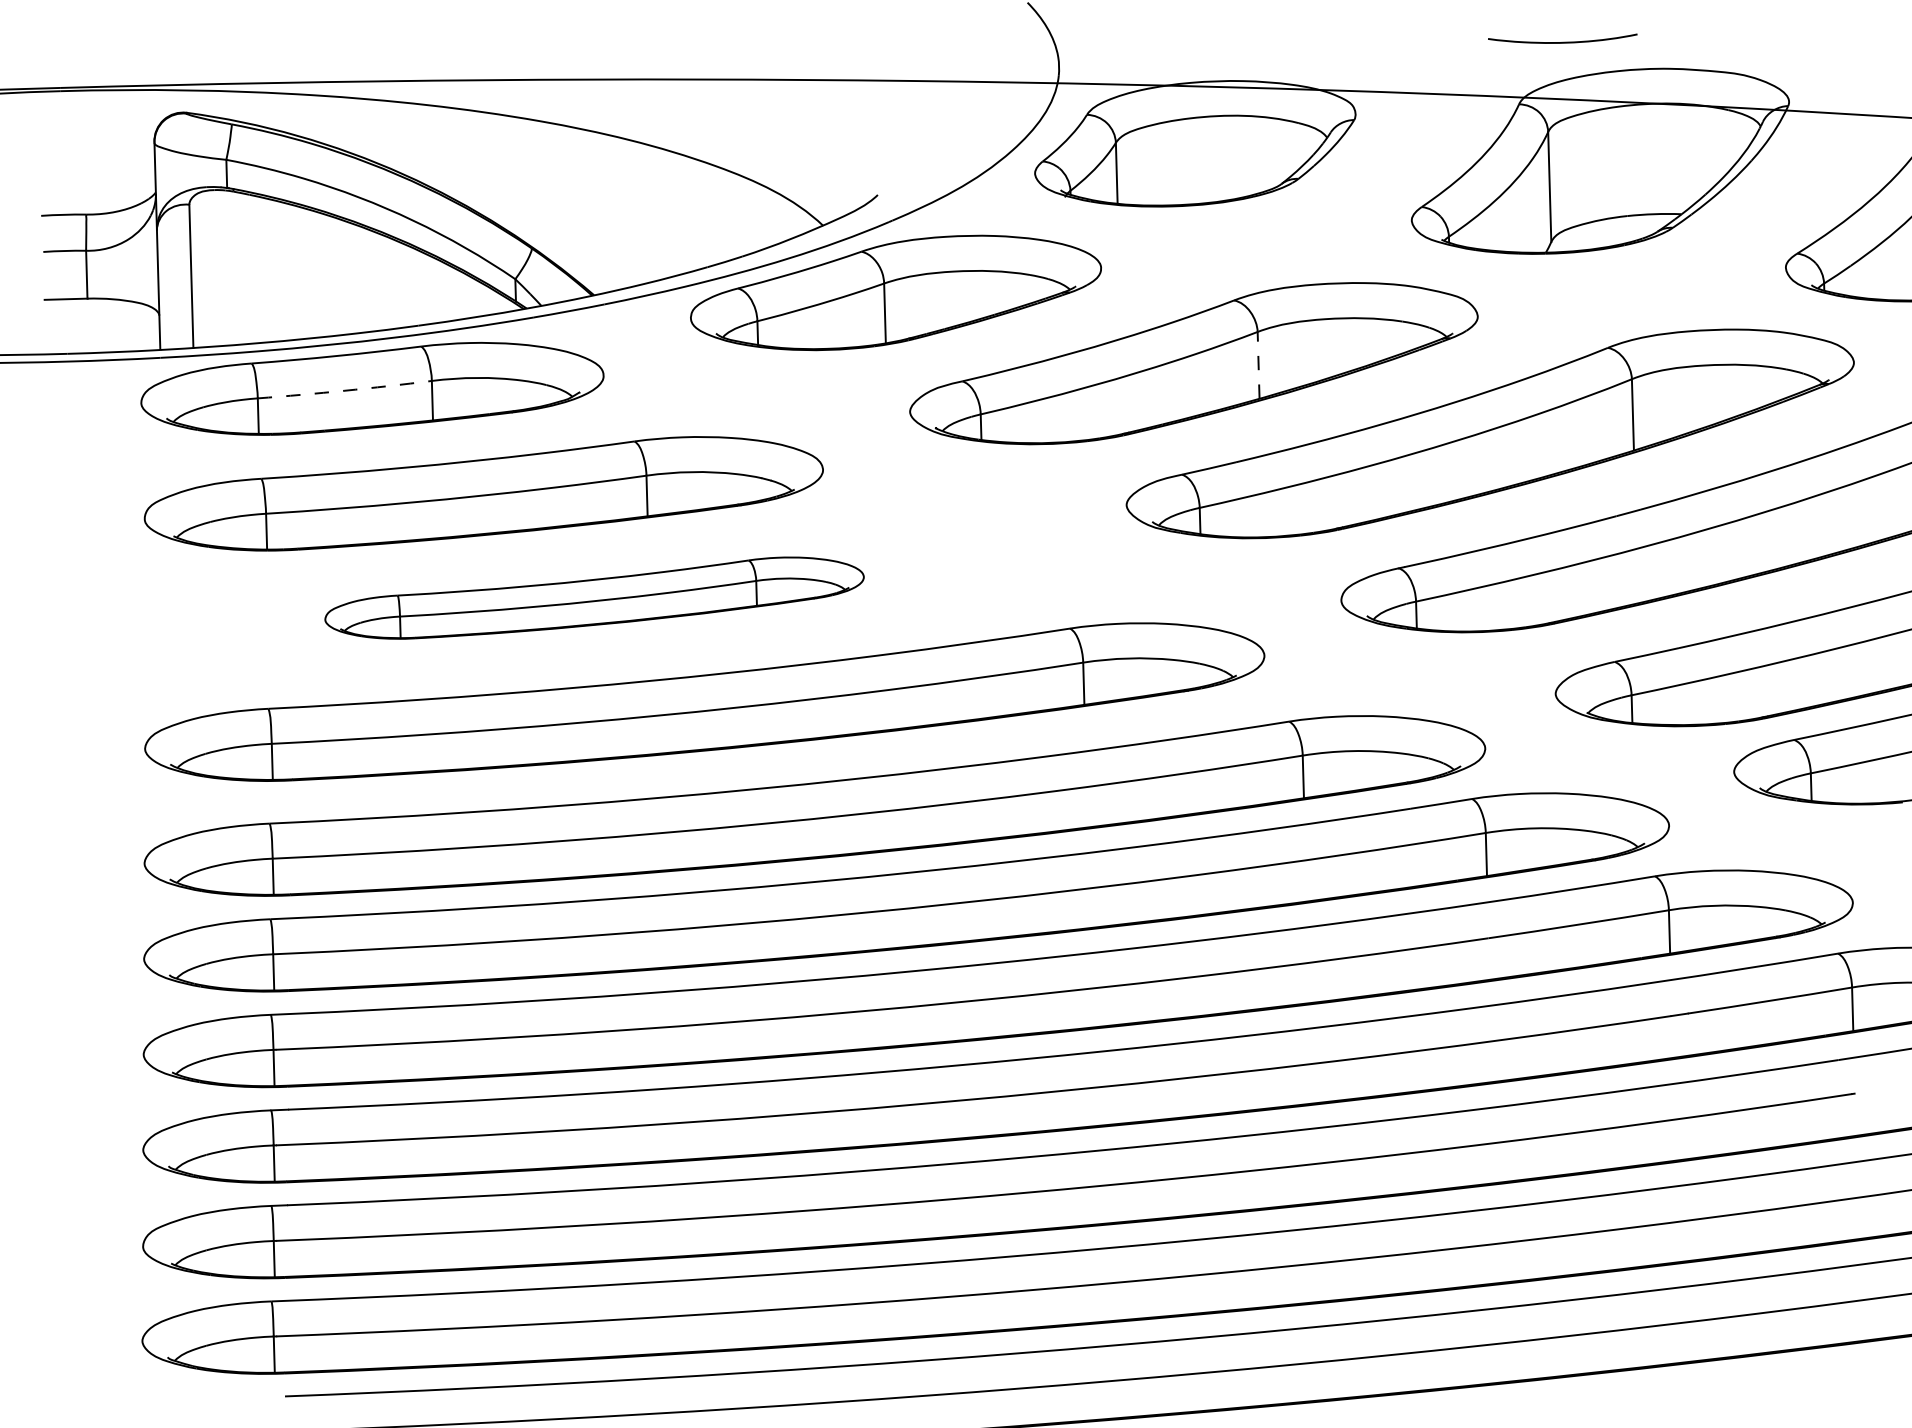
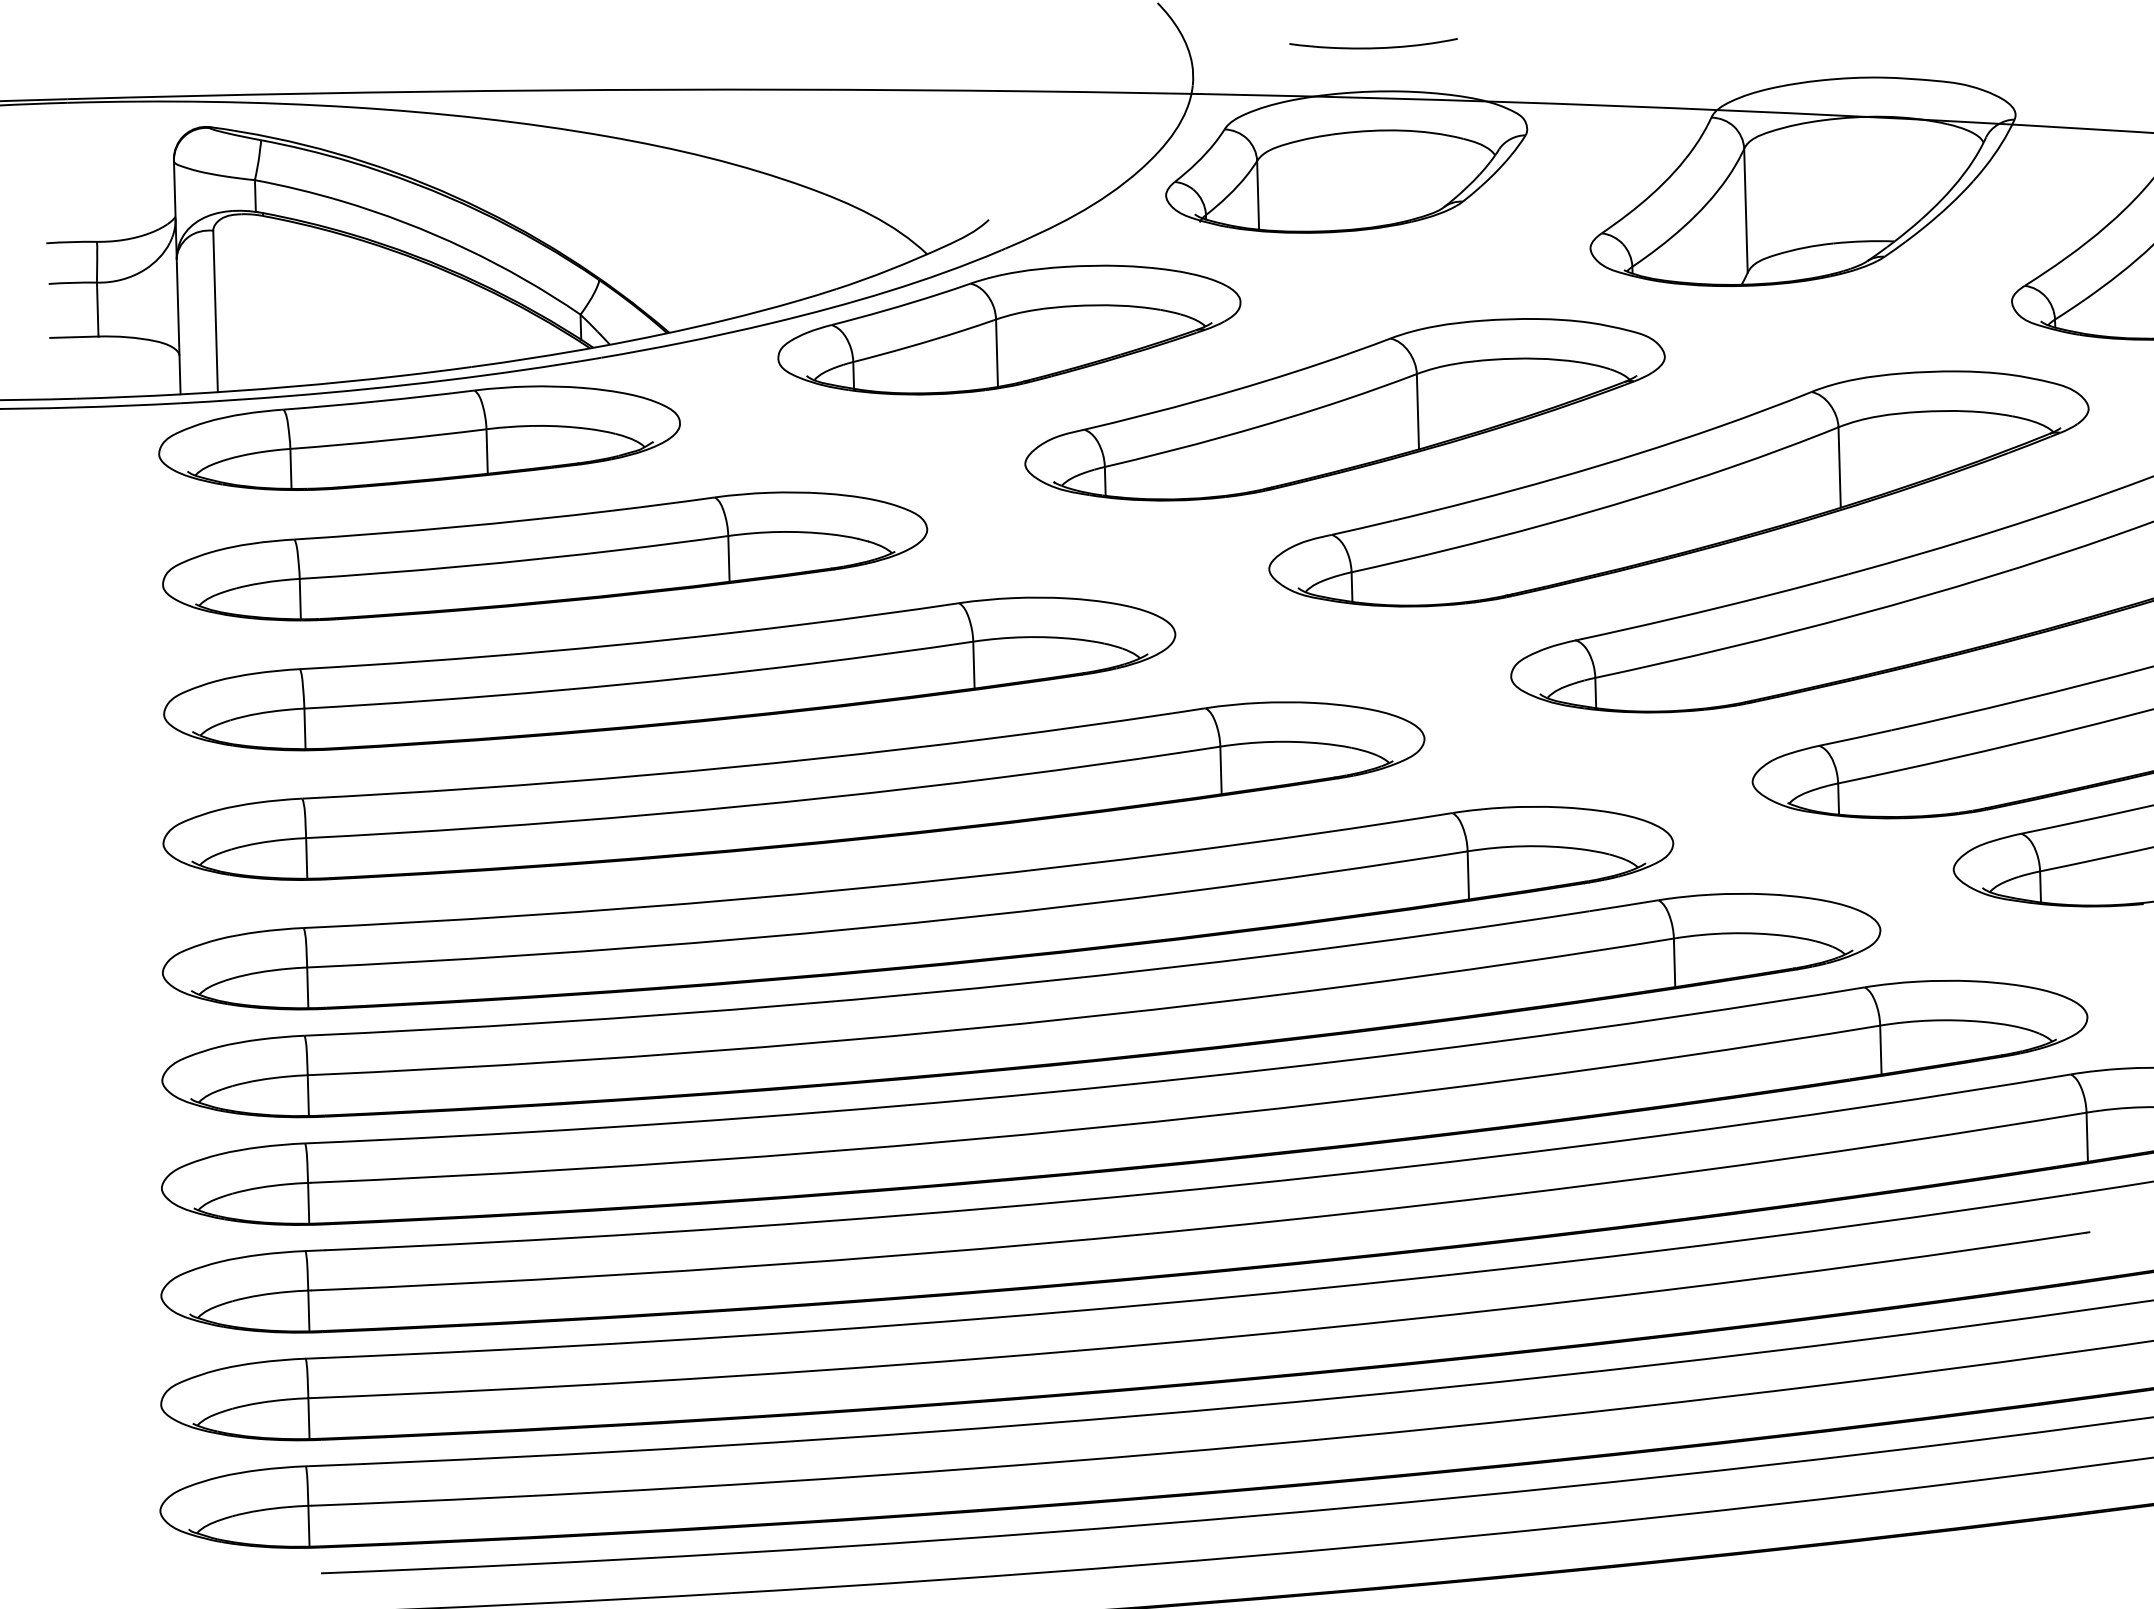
curve: (1562, 42) -> (1373, 47), moved
line: (1258, 365) -> (1417, 411), dashed -> solid
arc: (344, 390) -> (388, 440), dashed -> solid
part: (594, 597) -> (669, 673), size x1.67

